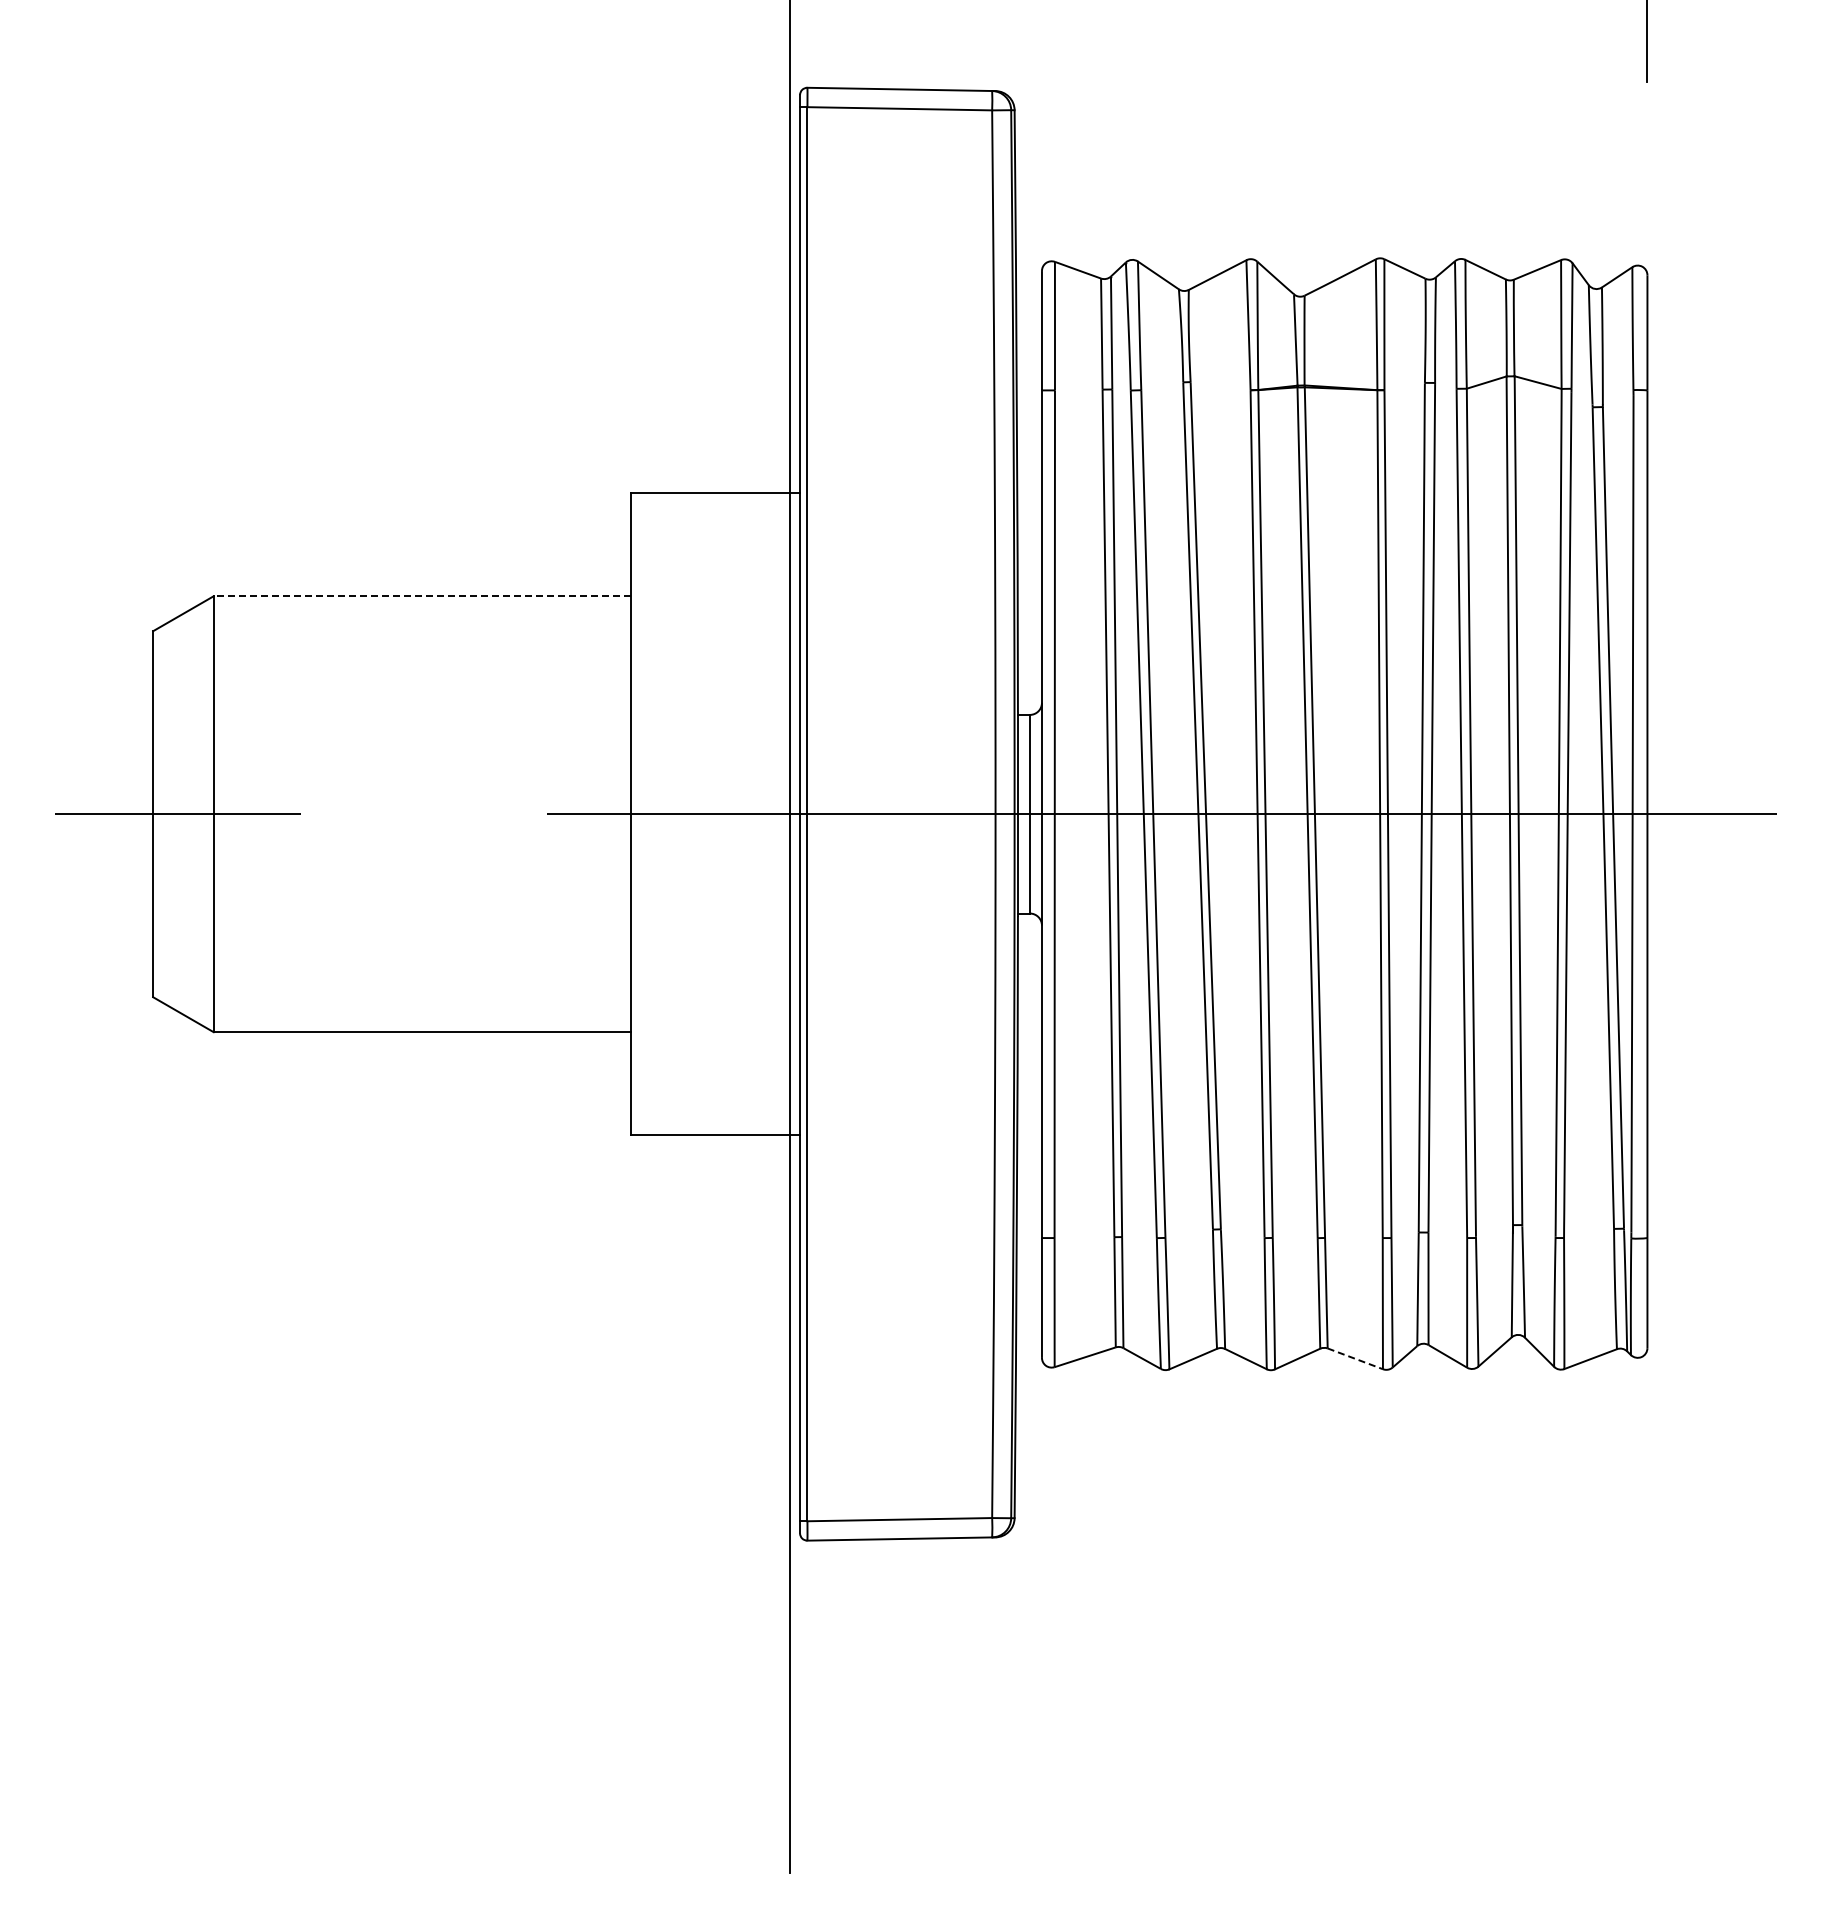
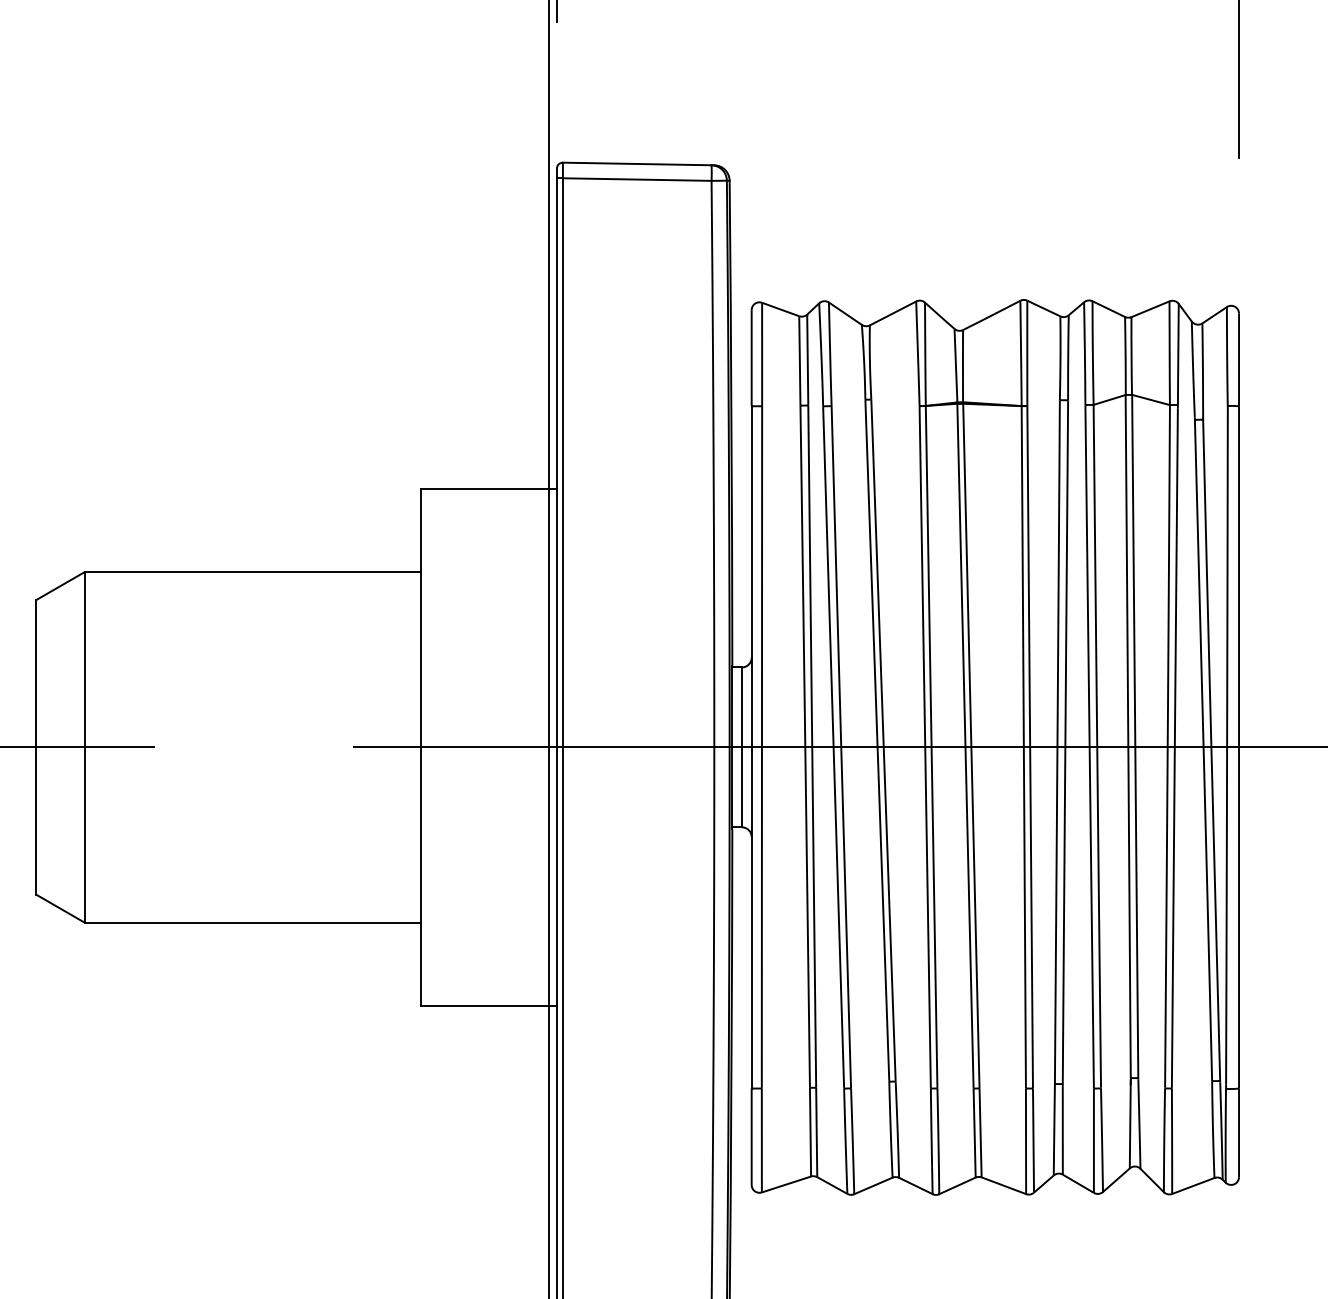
line: (421, 596) -> (252, 572), dashed -> solid
line: (1355, 1358) -> (1004, 1185), dashed -> solid

